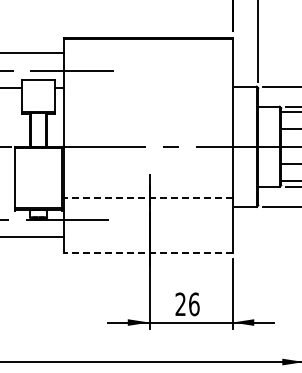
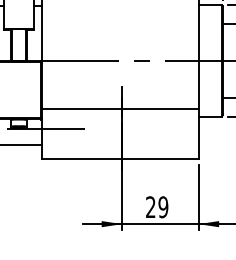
line: (147, 198) -> (119, 108), dashed -> solid
line: (147, 252) -> (119, 159), dashed -> solid
text: (194, 304) -> (163, 207), 26 -> 29

